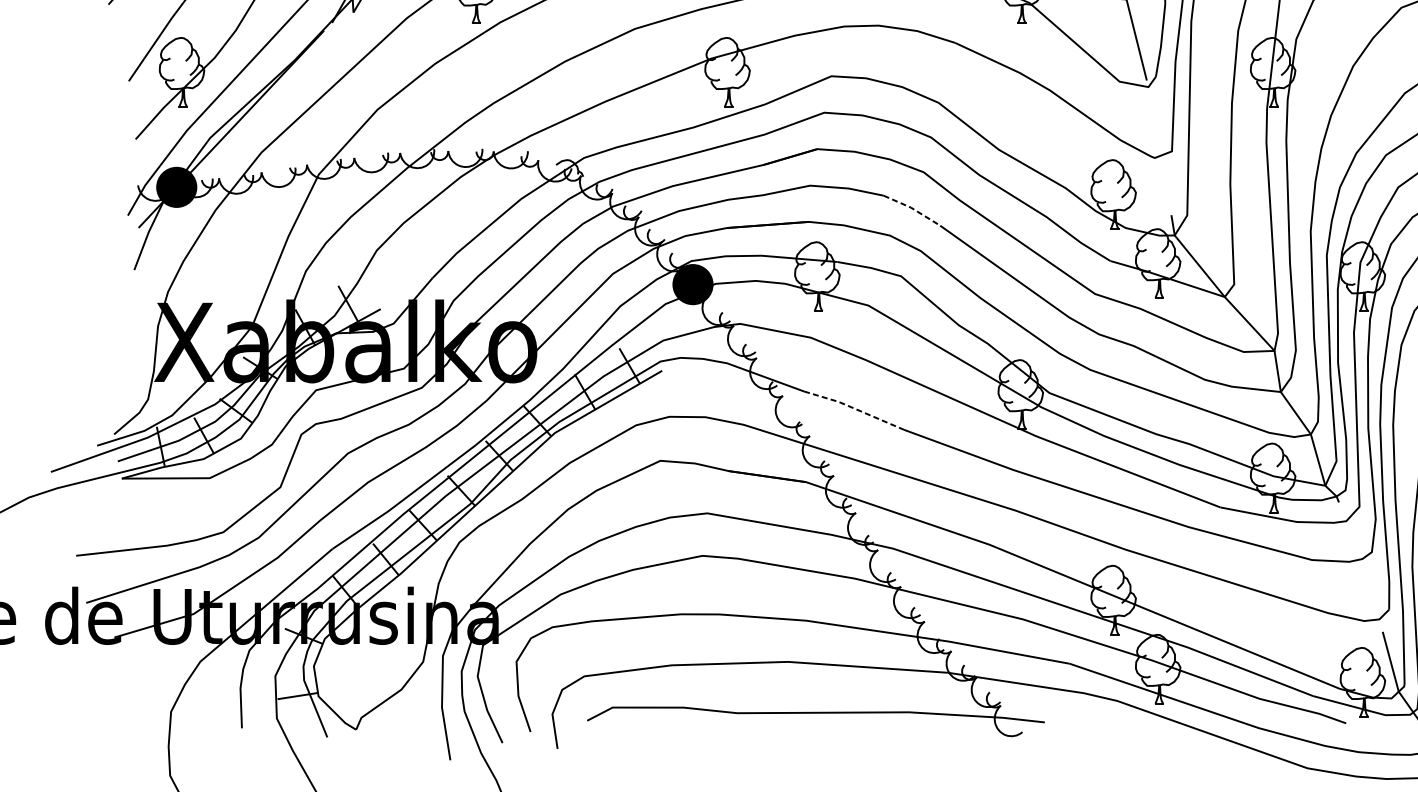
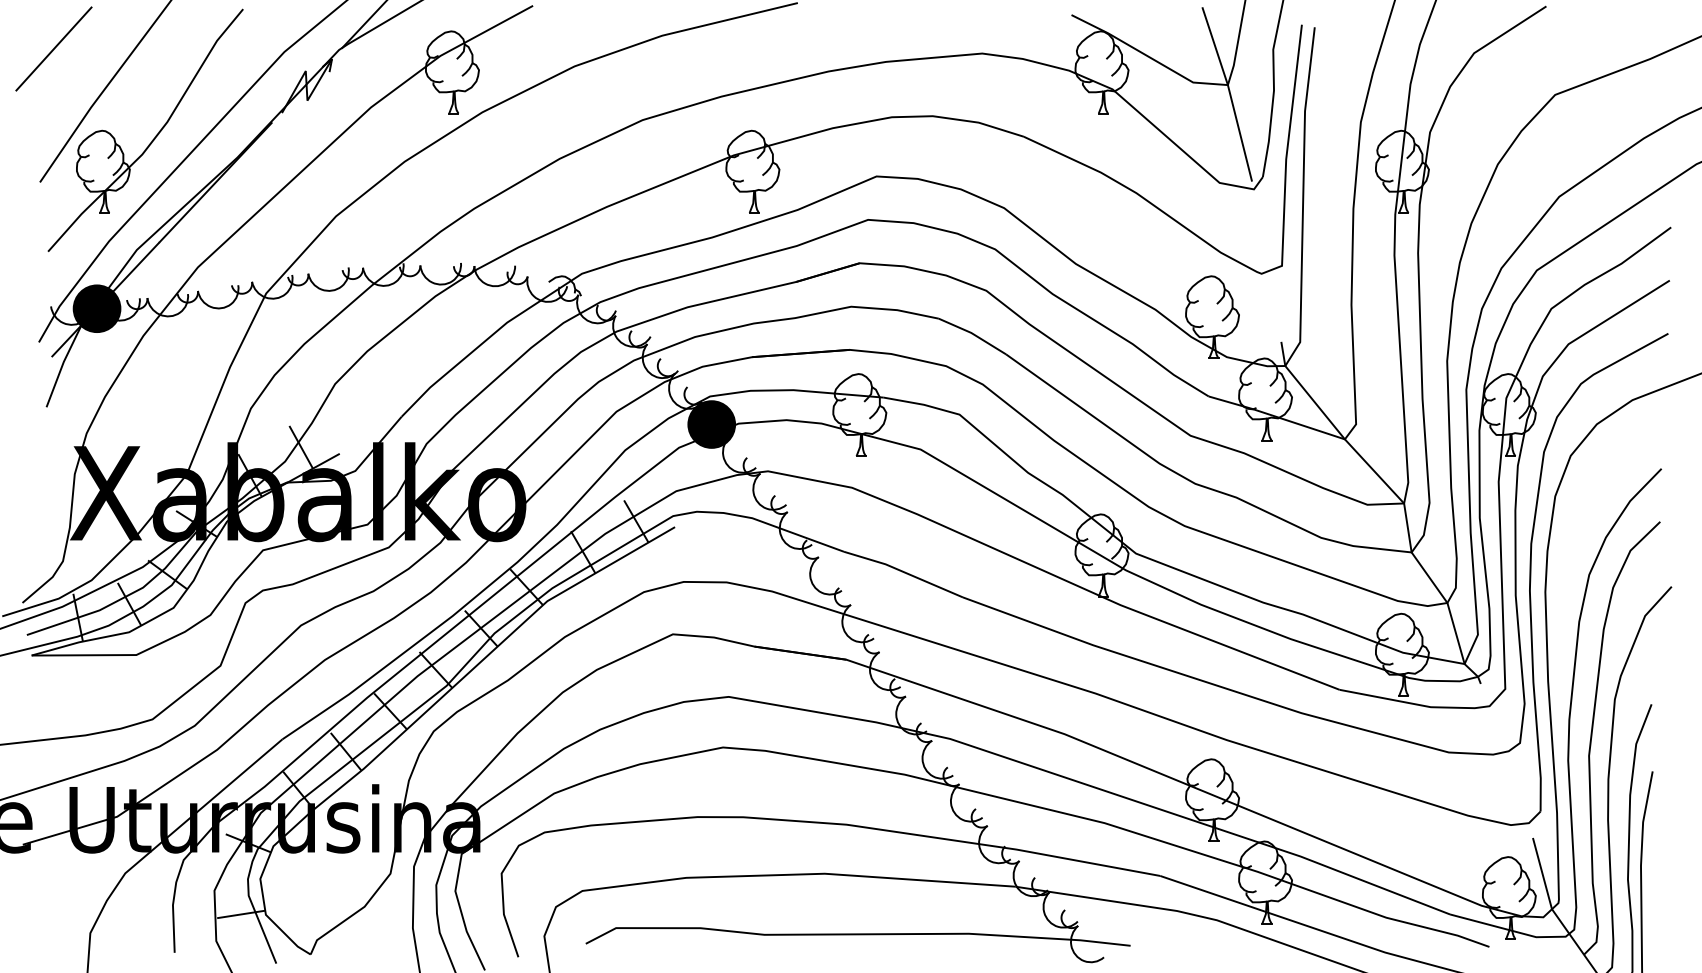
line: (912, 208) -> (973, 333), dashed -> solid
line: (854, 408) -> (903, 572), dashed -> solid

